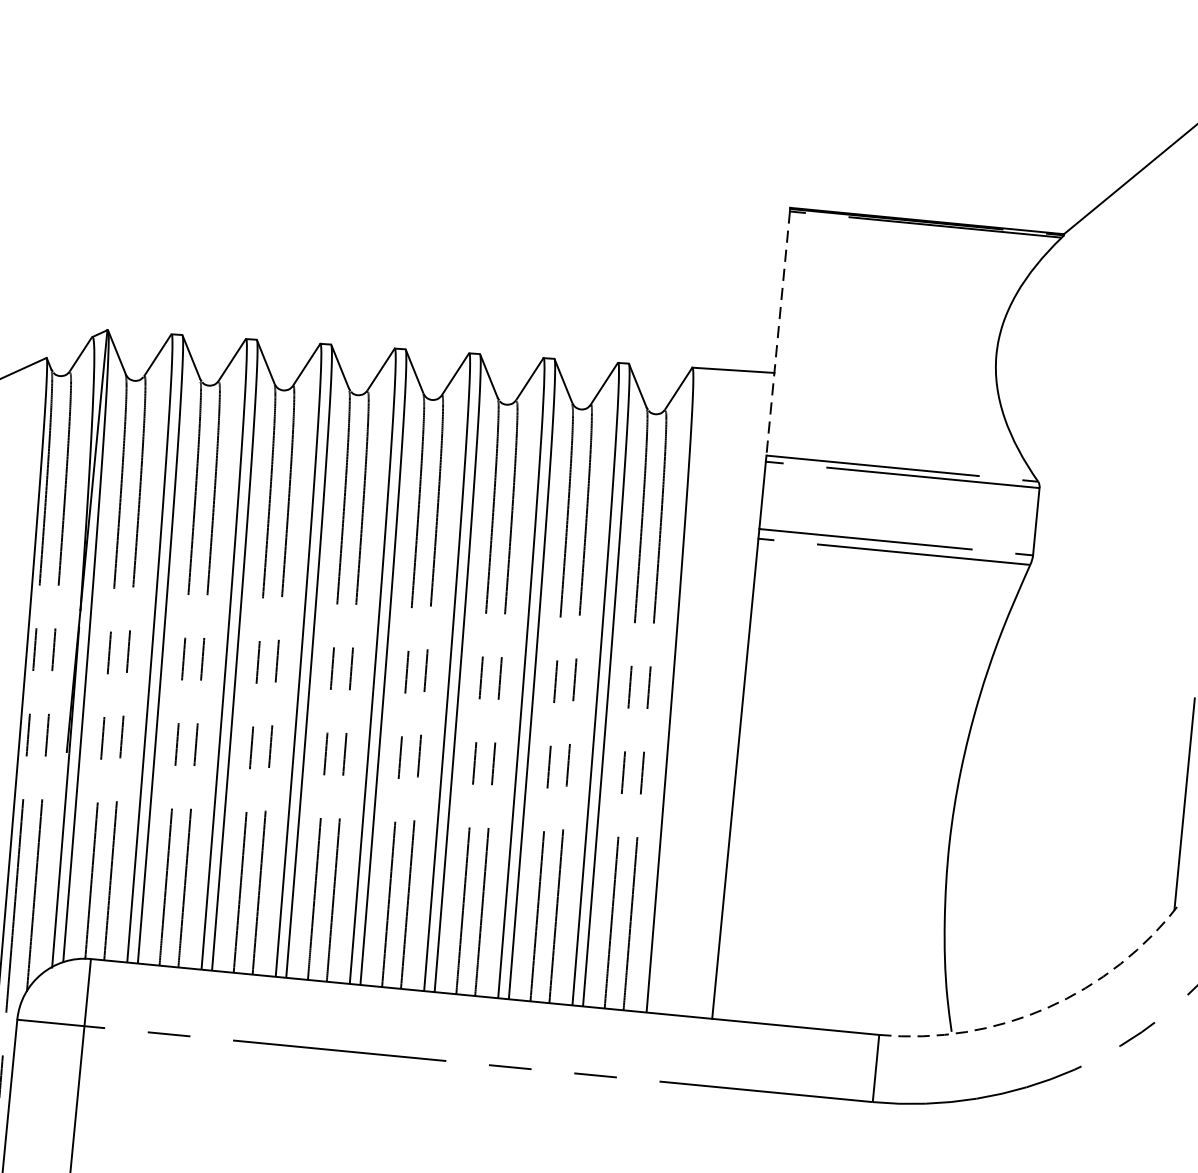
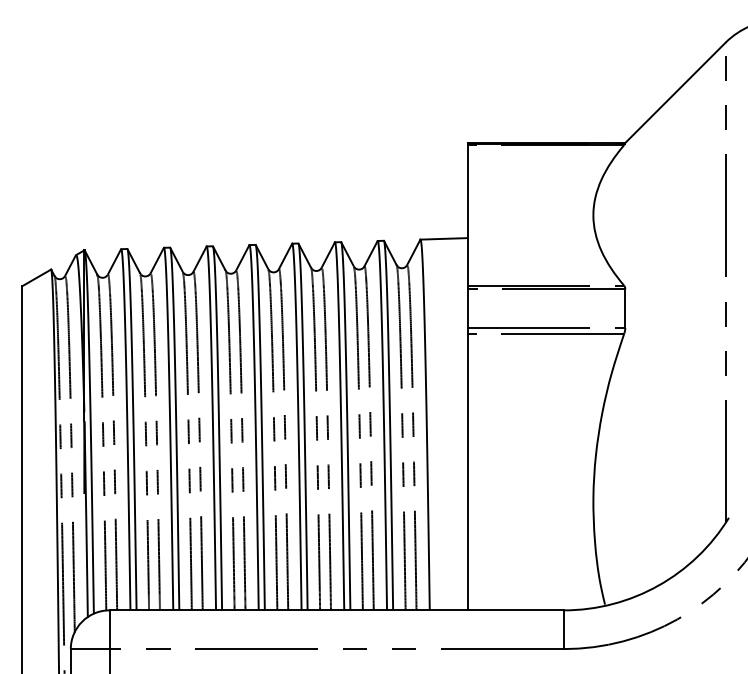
line: (778, 333) -> (467, 215), dashed -> solid
arc: (1047, 1007) -> (658, 585), dashed -> solid

